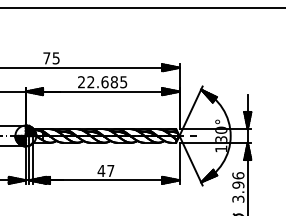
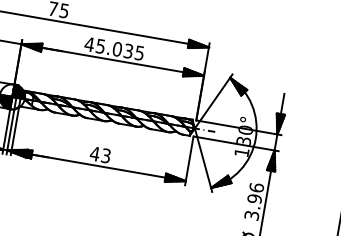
text: (97, 82) -> (108, 48), 22.685 -> 45.035
text: (110, 170) -> (105, 155), 47 -> 43

